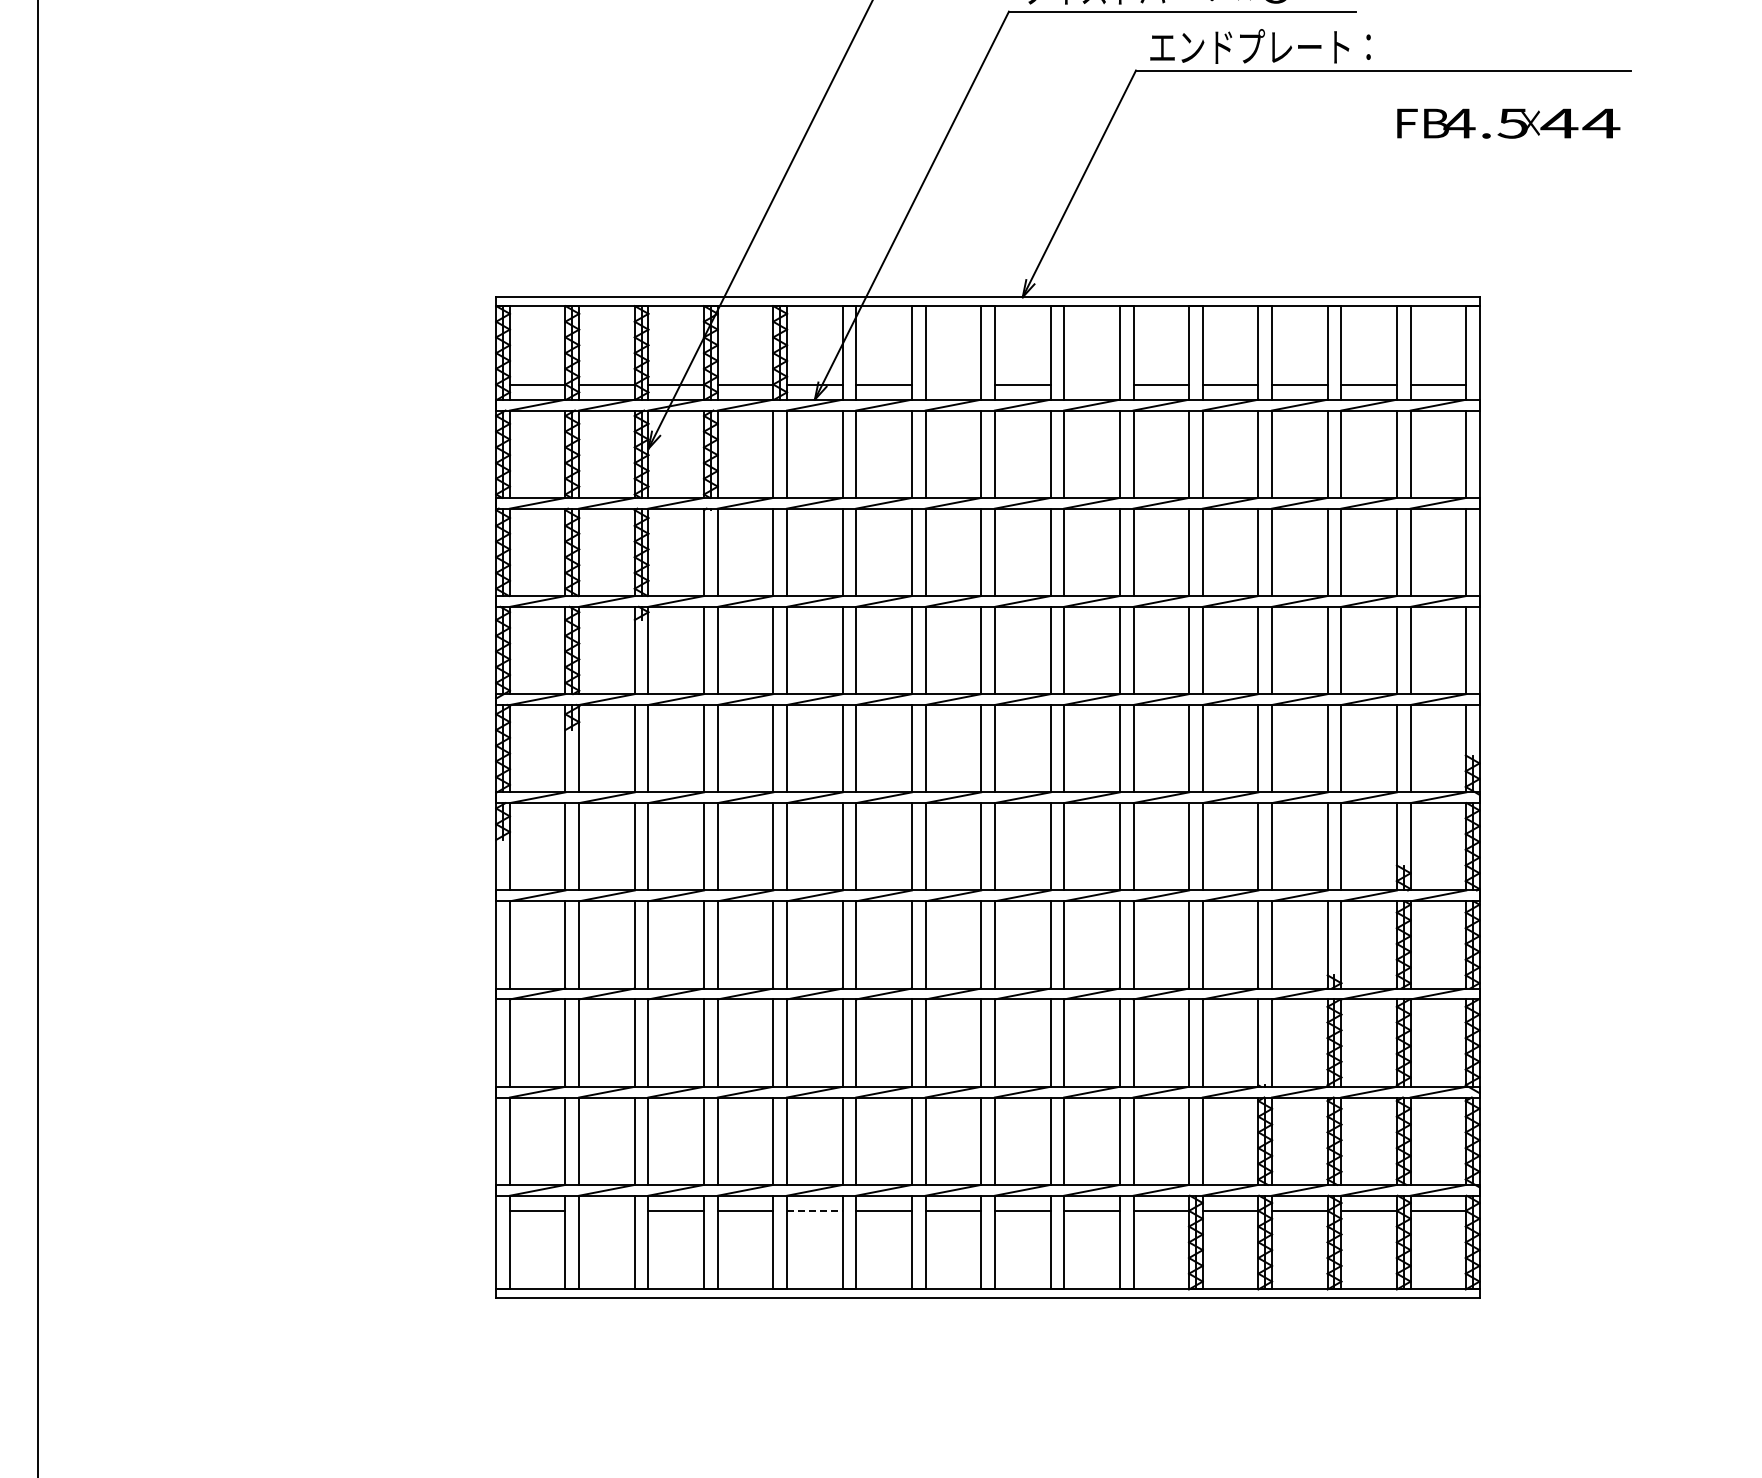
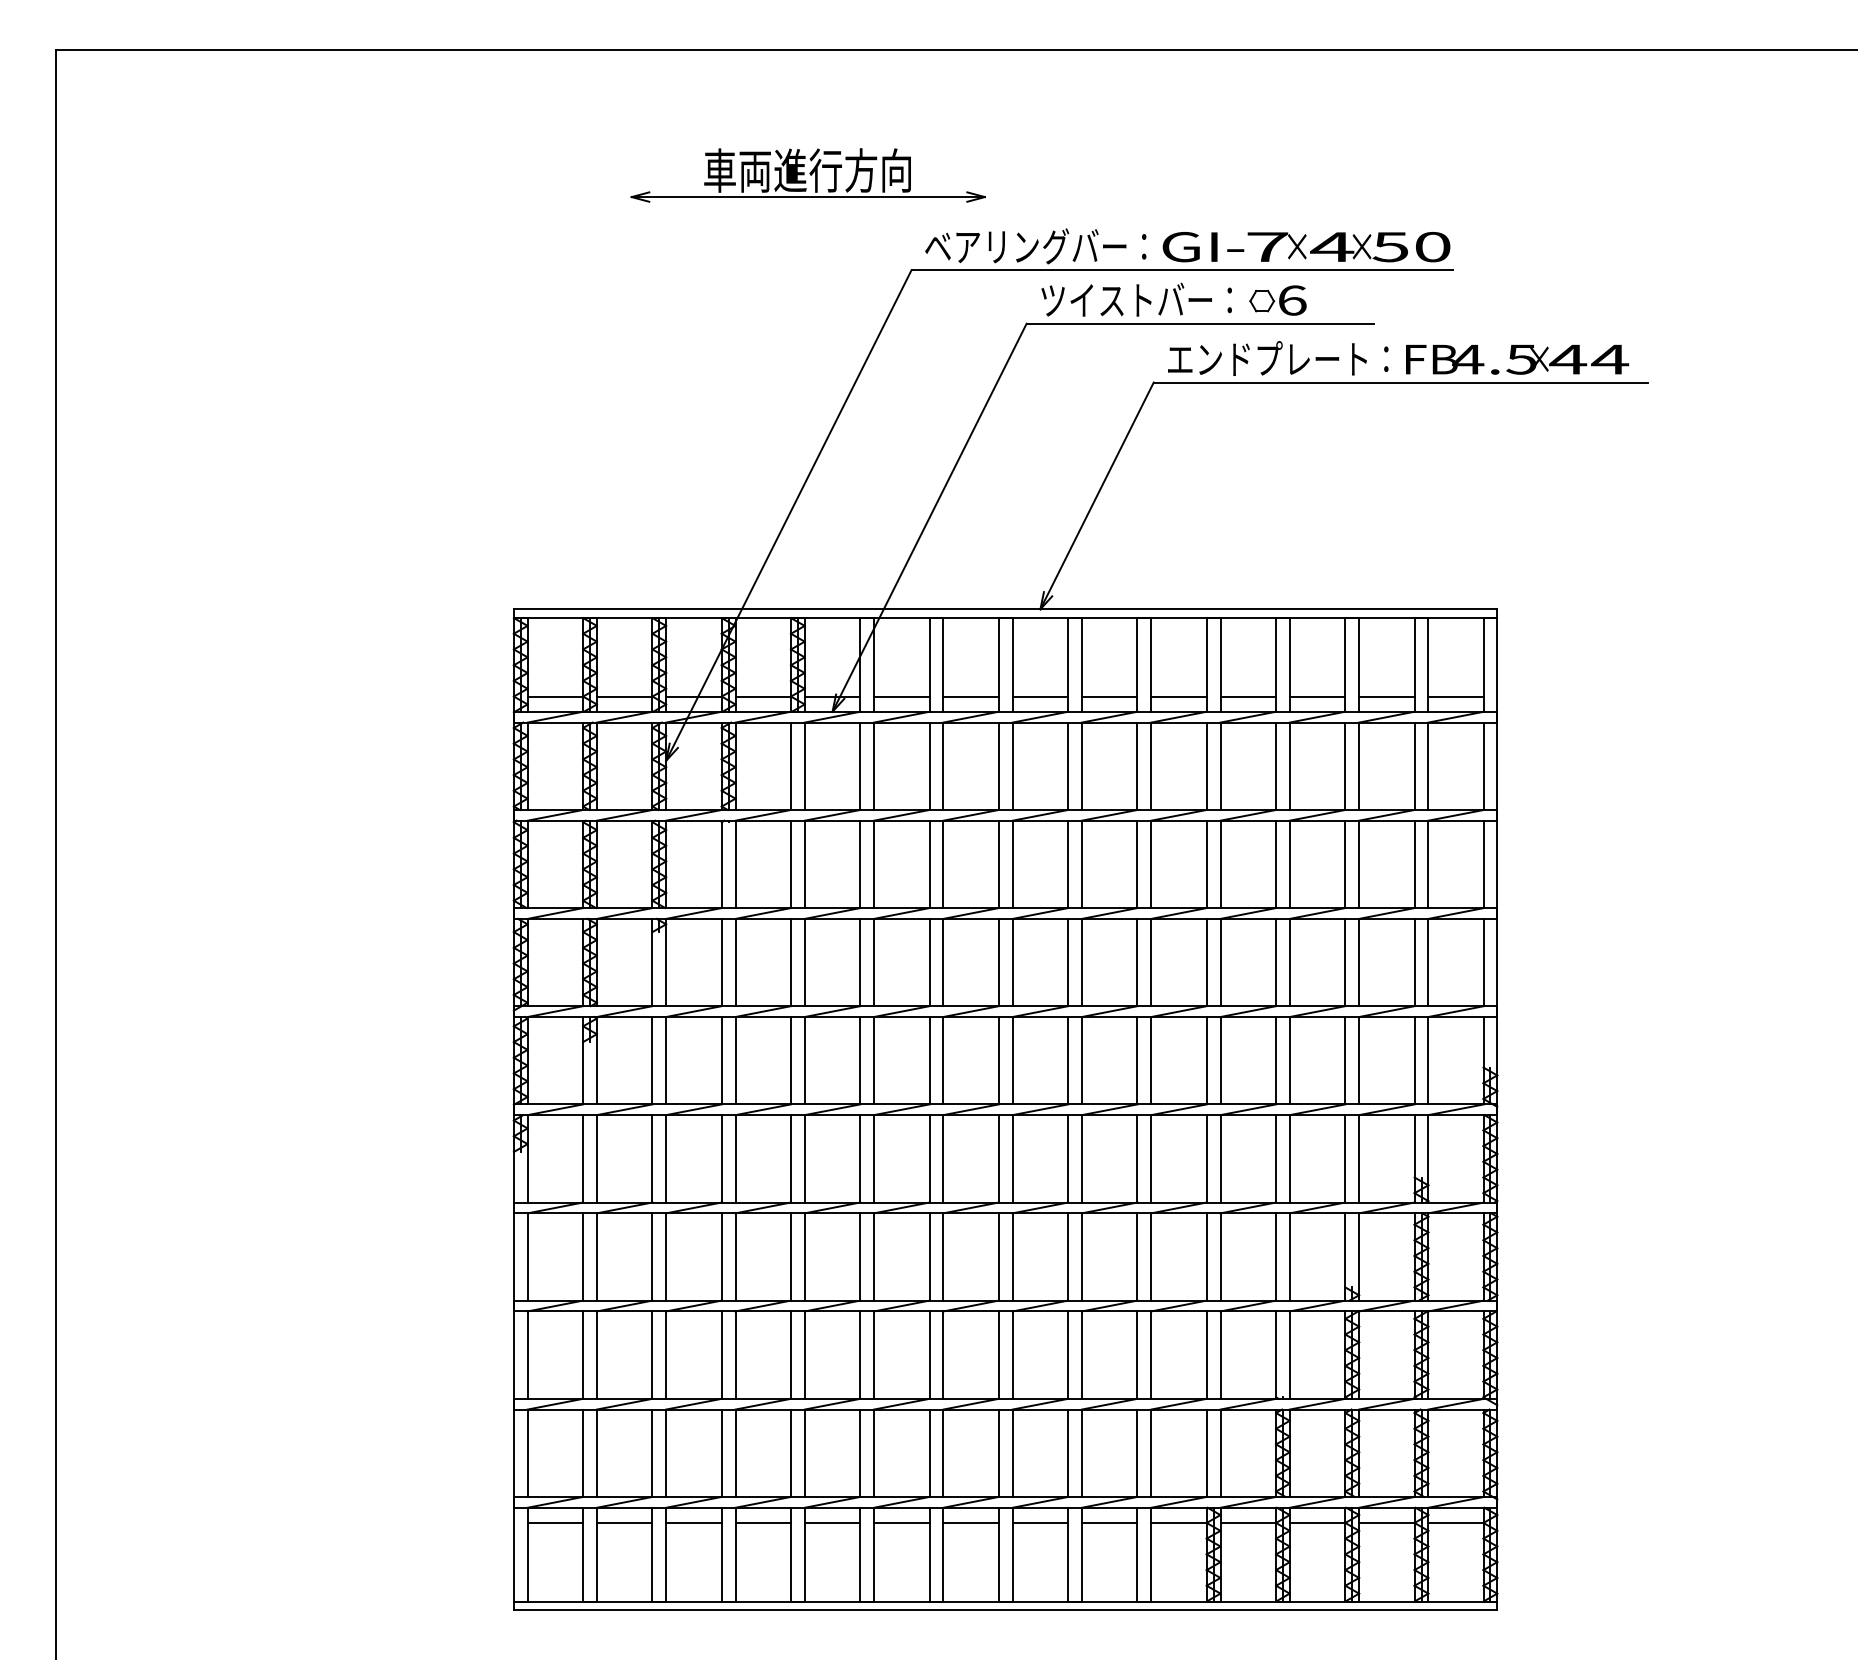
text: (1508, 123) -> (1517, 359), moved
line: (952, 384) -> (970, 696), added
line: (1091, 384) -> (1109, 696), added
line: (606, 1210) -> (624, 1522), added
line: (814, 1210) -> (832, 1522), dashed -> solid

